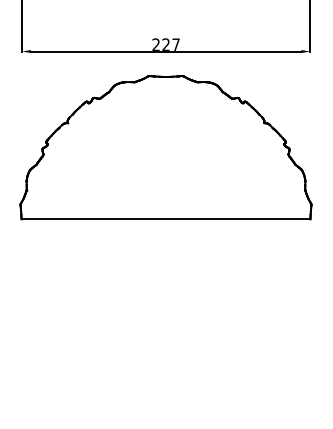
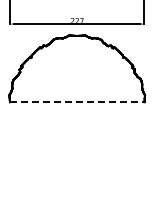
line: (166, 219) -> (77, 102), solid -> dashed

